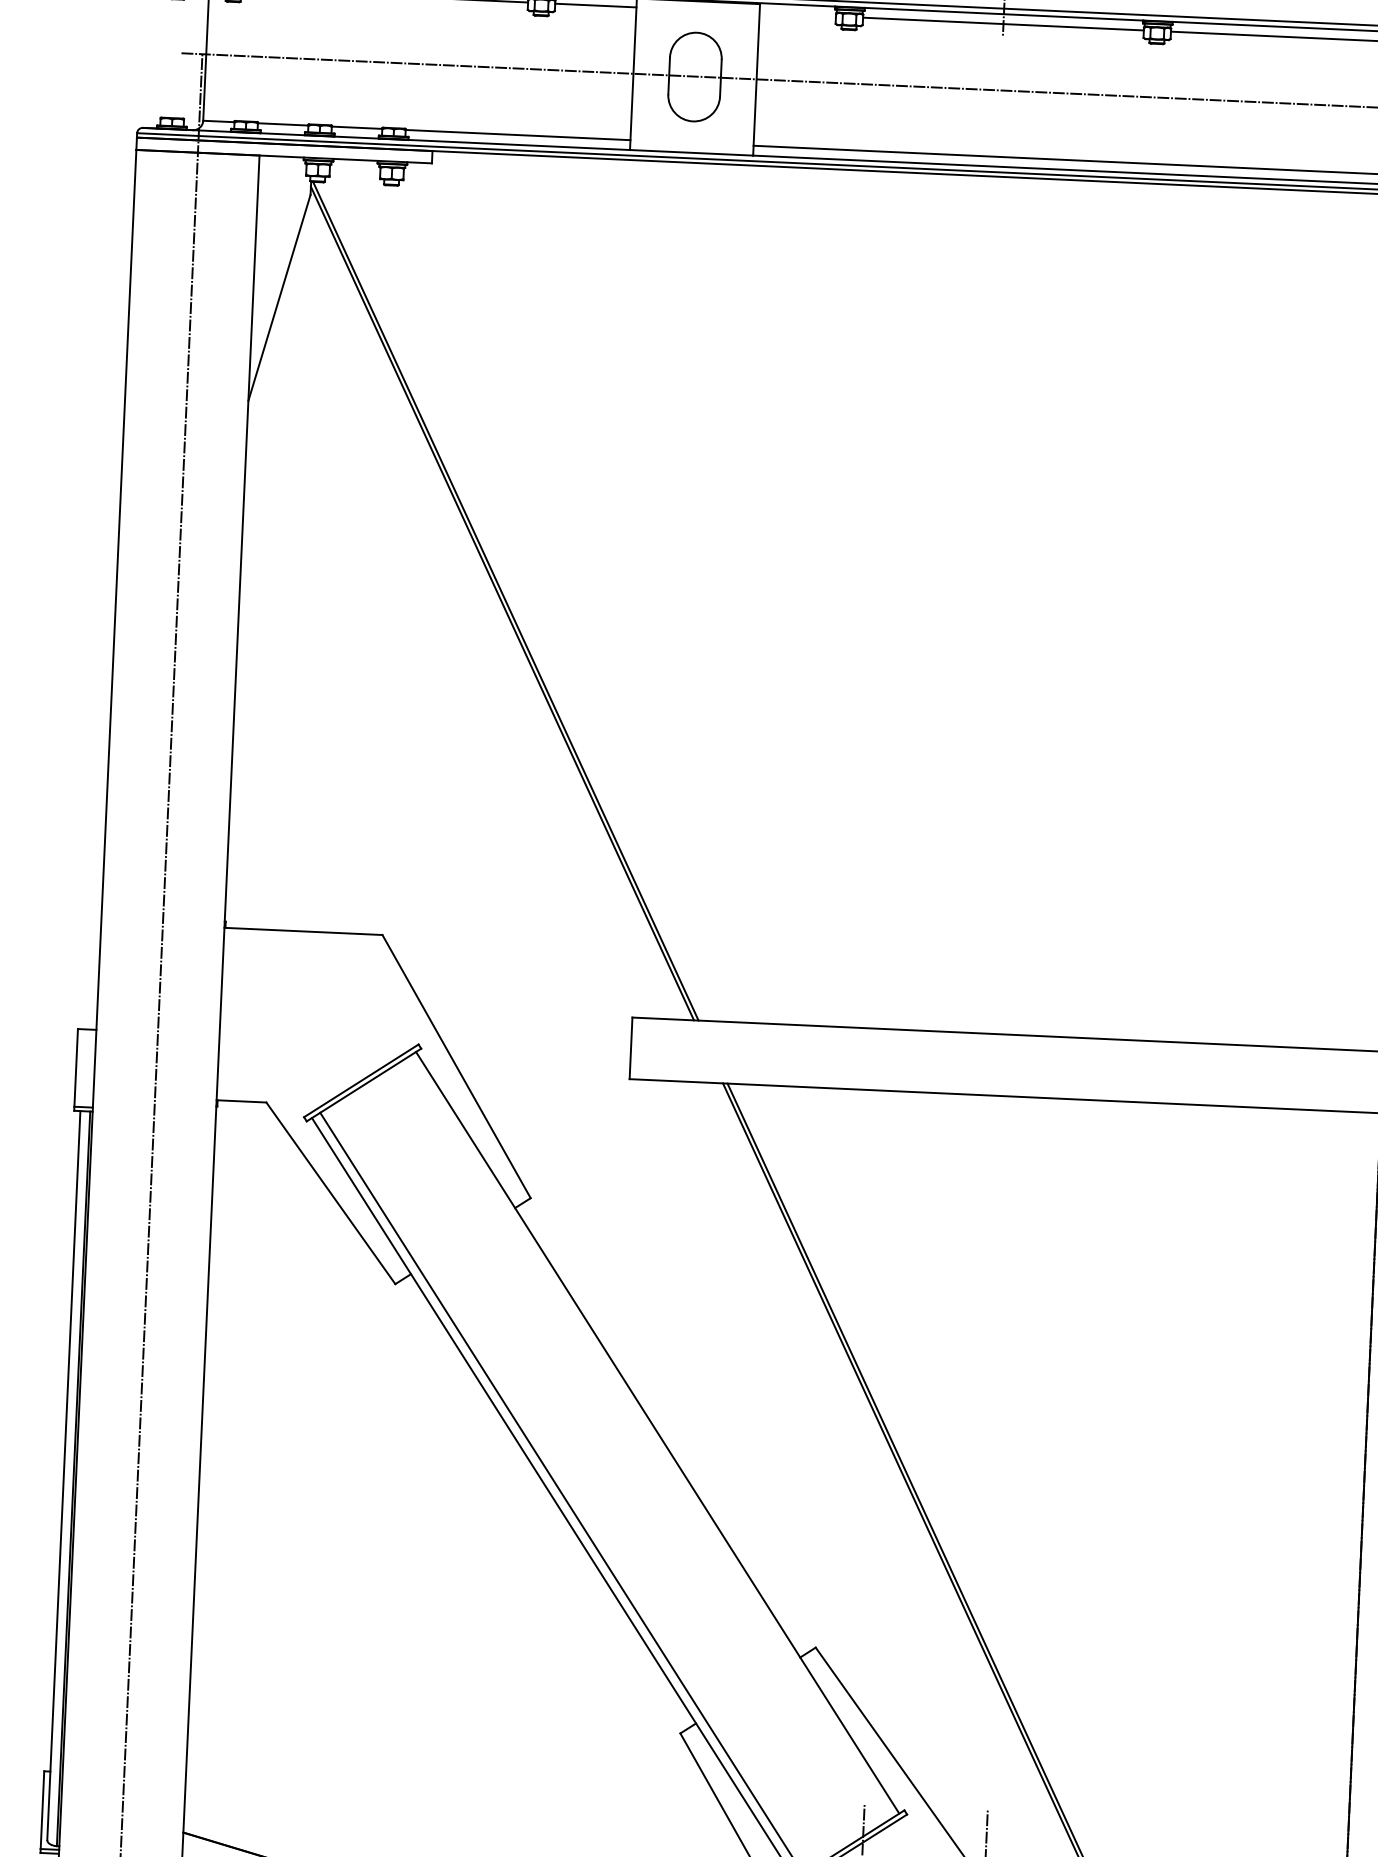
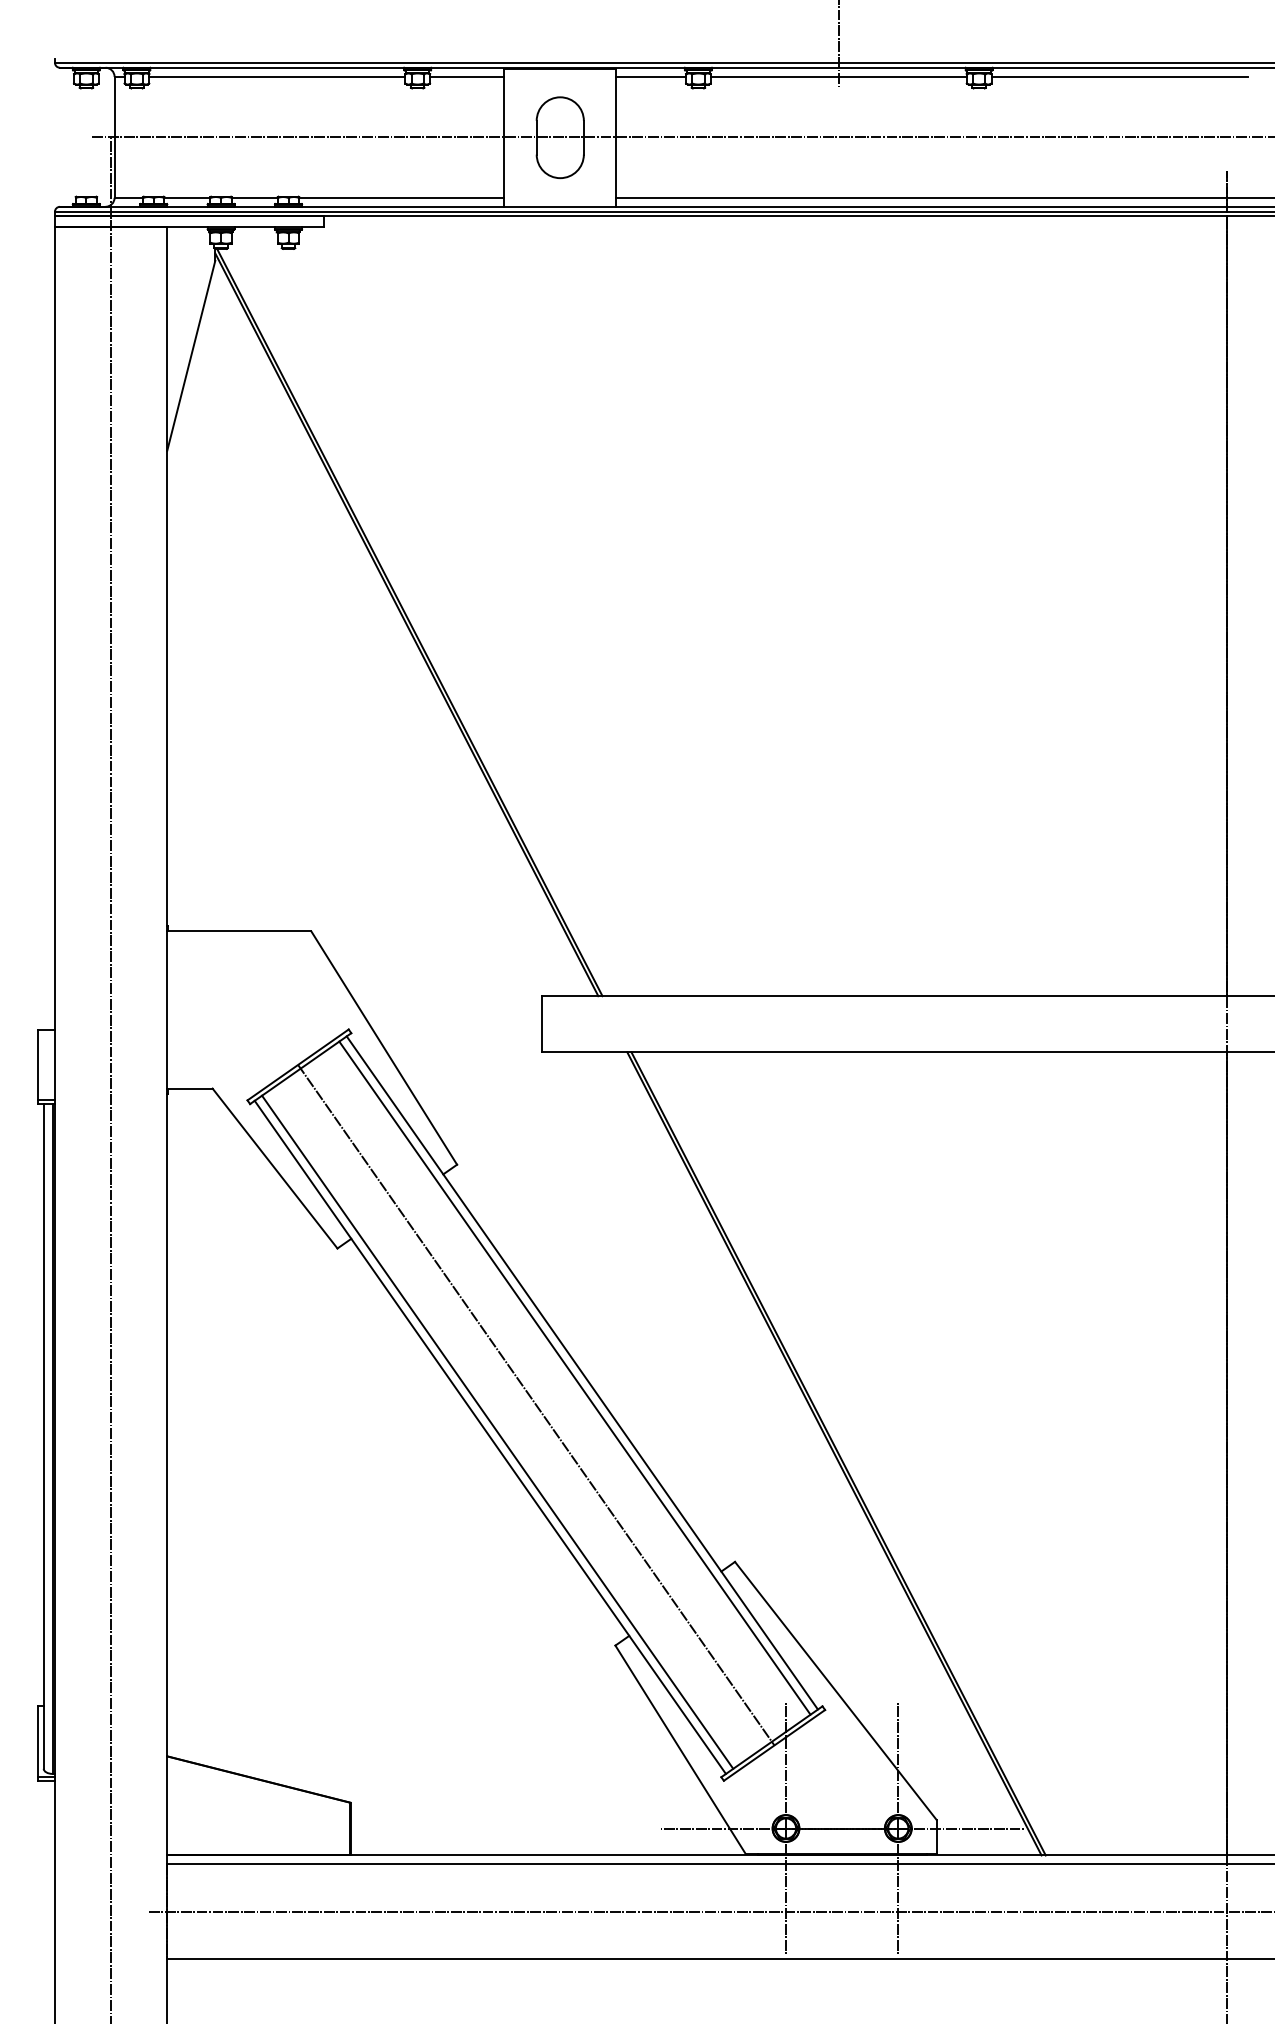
line: (798, 14) -> (651, 76), added
line: (648, 1437) -> (574, 1377), added
line: (605, 1465) -> (536, 1404), added

